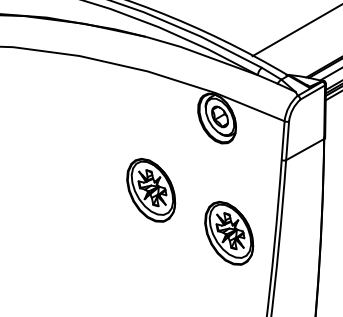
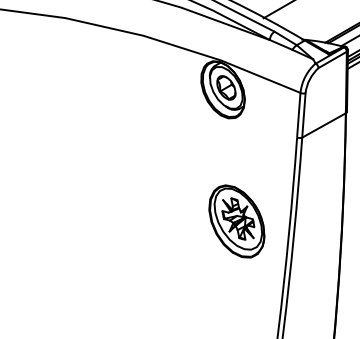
part: (151, 189) -> (147, 171), removed

